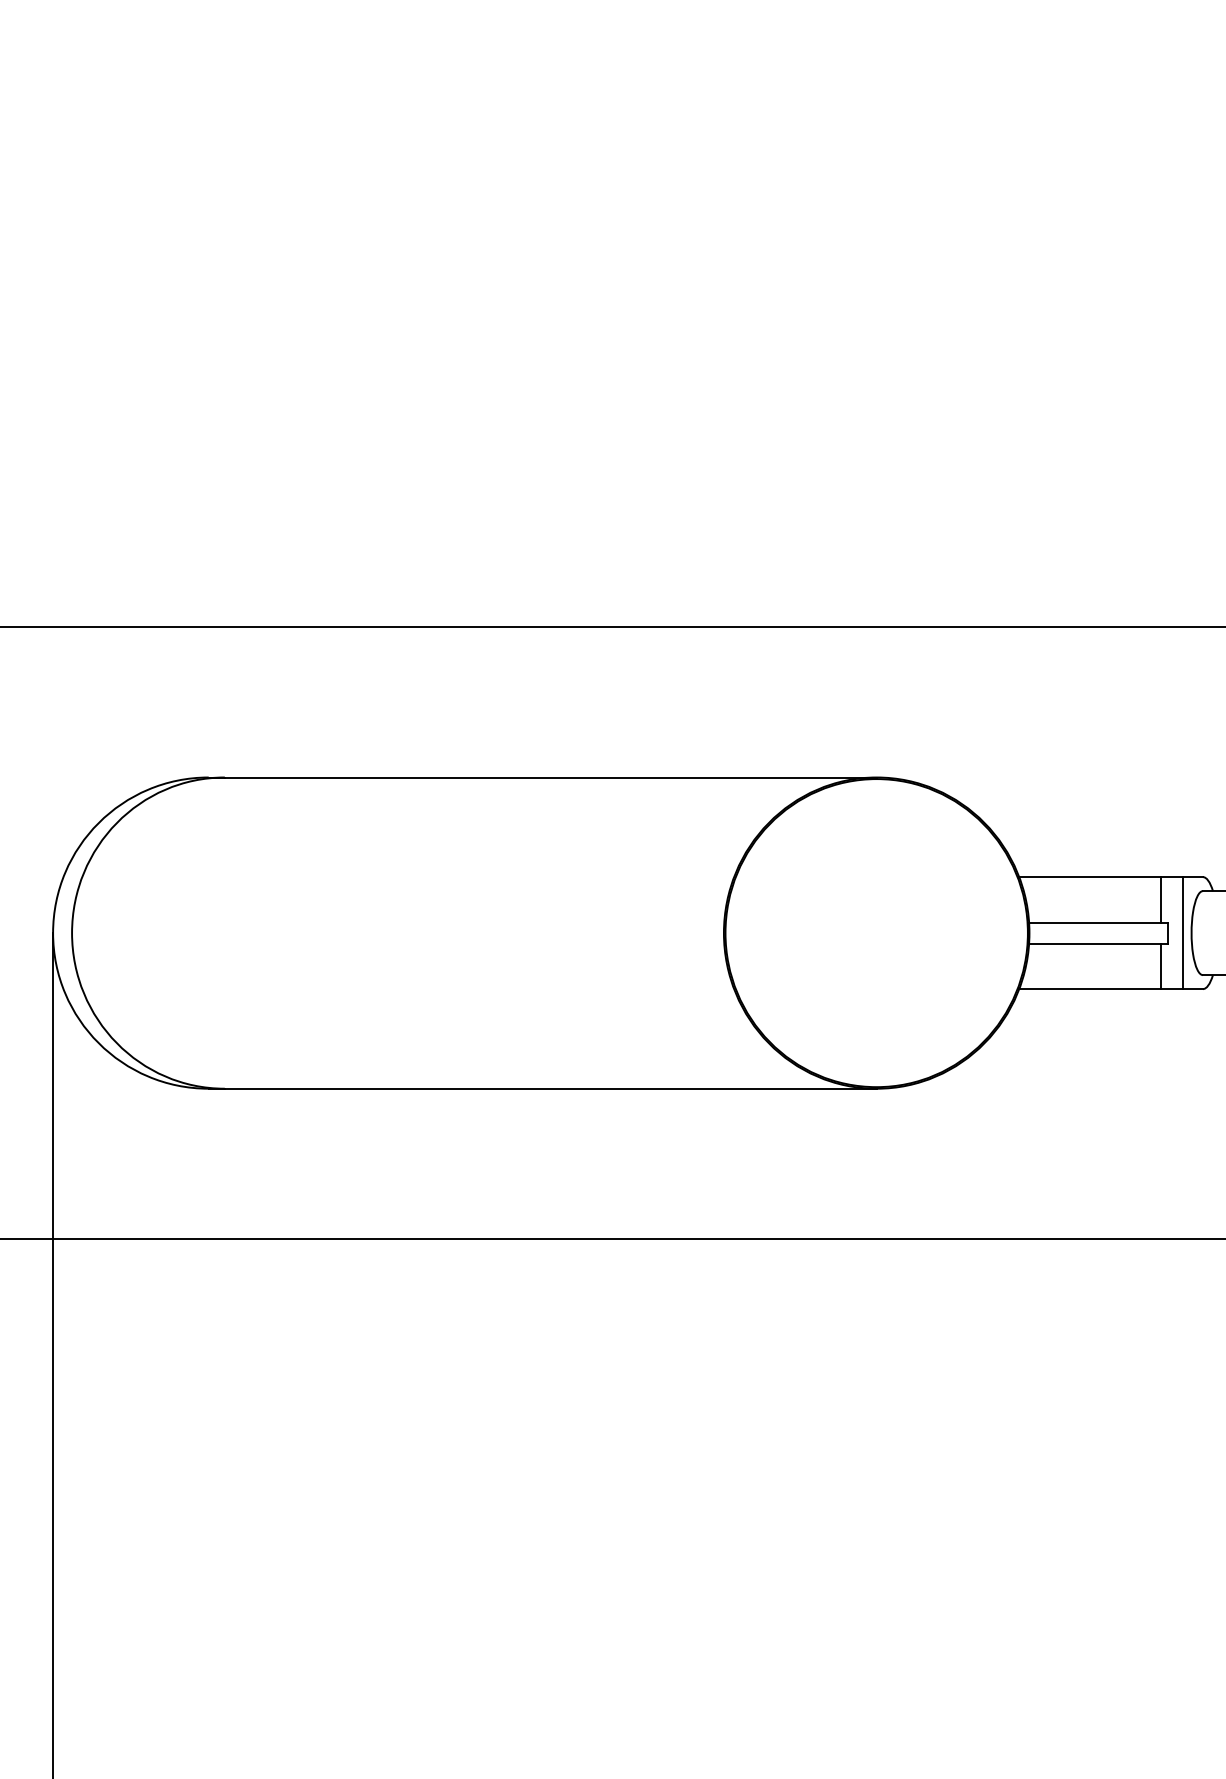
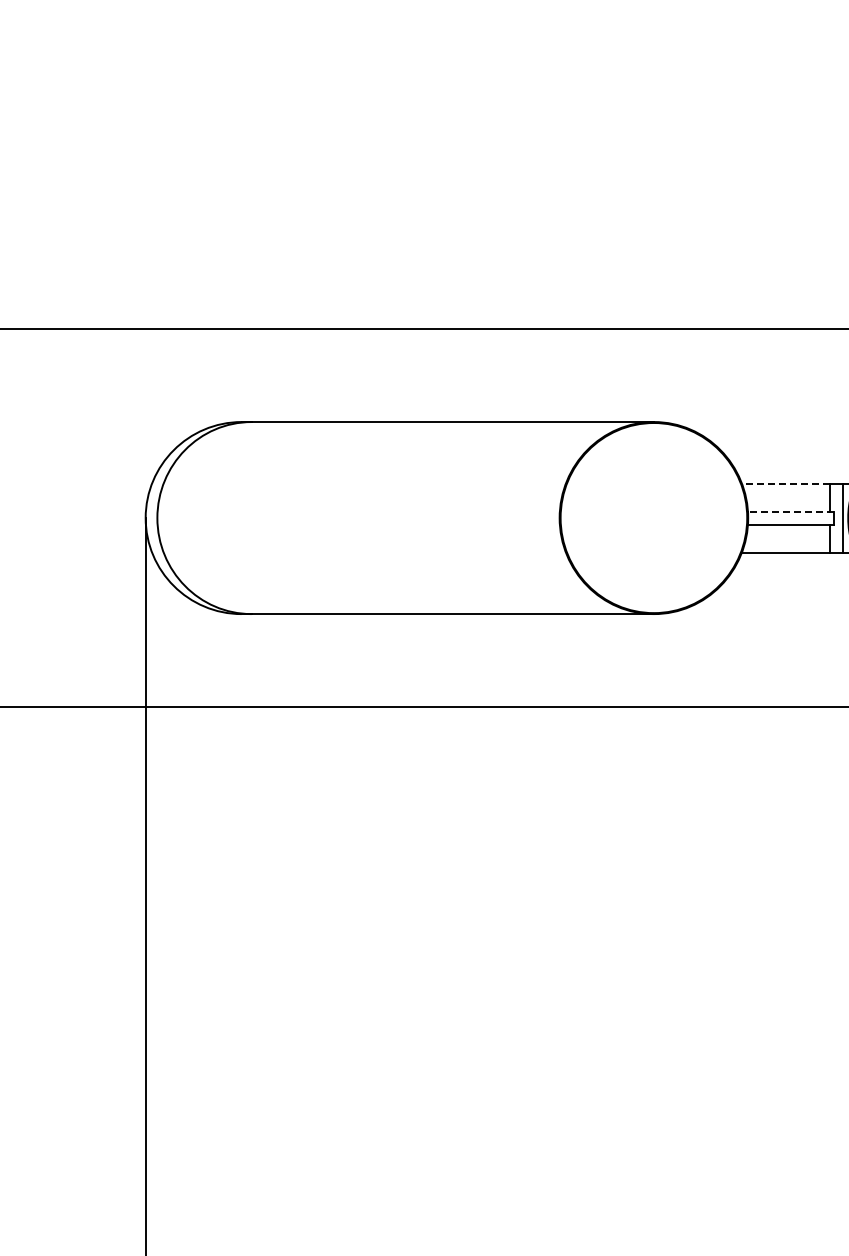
line: (1089, 877) -> (785, 483), solid -> dashed
line: (1098, 922) -> (790, 511), solid -> dashed

